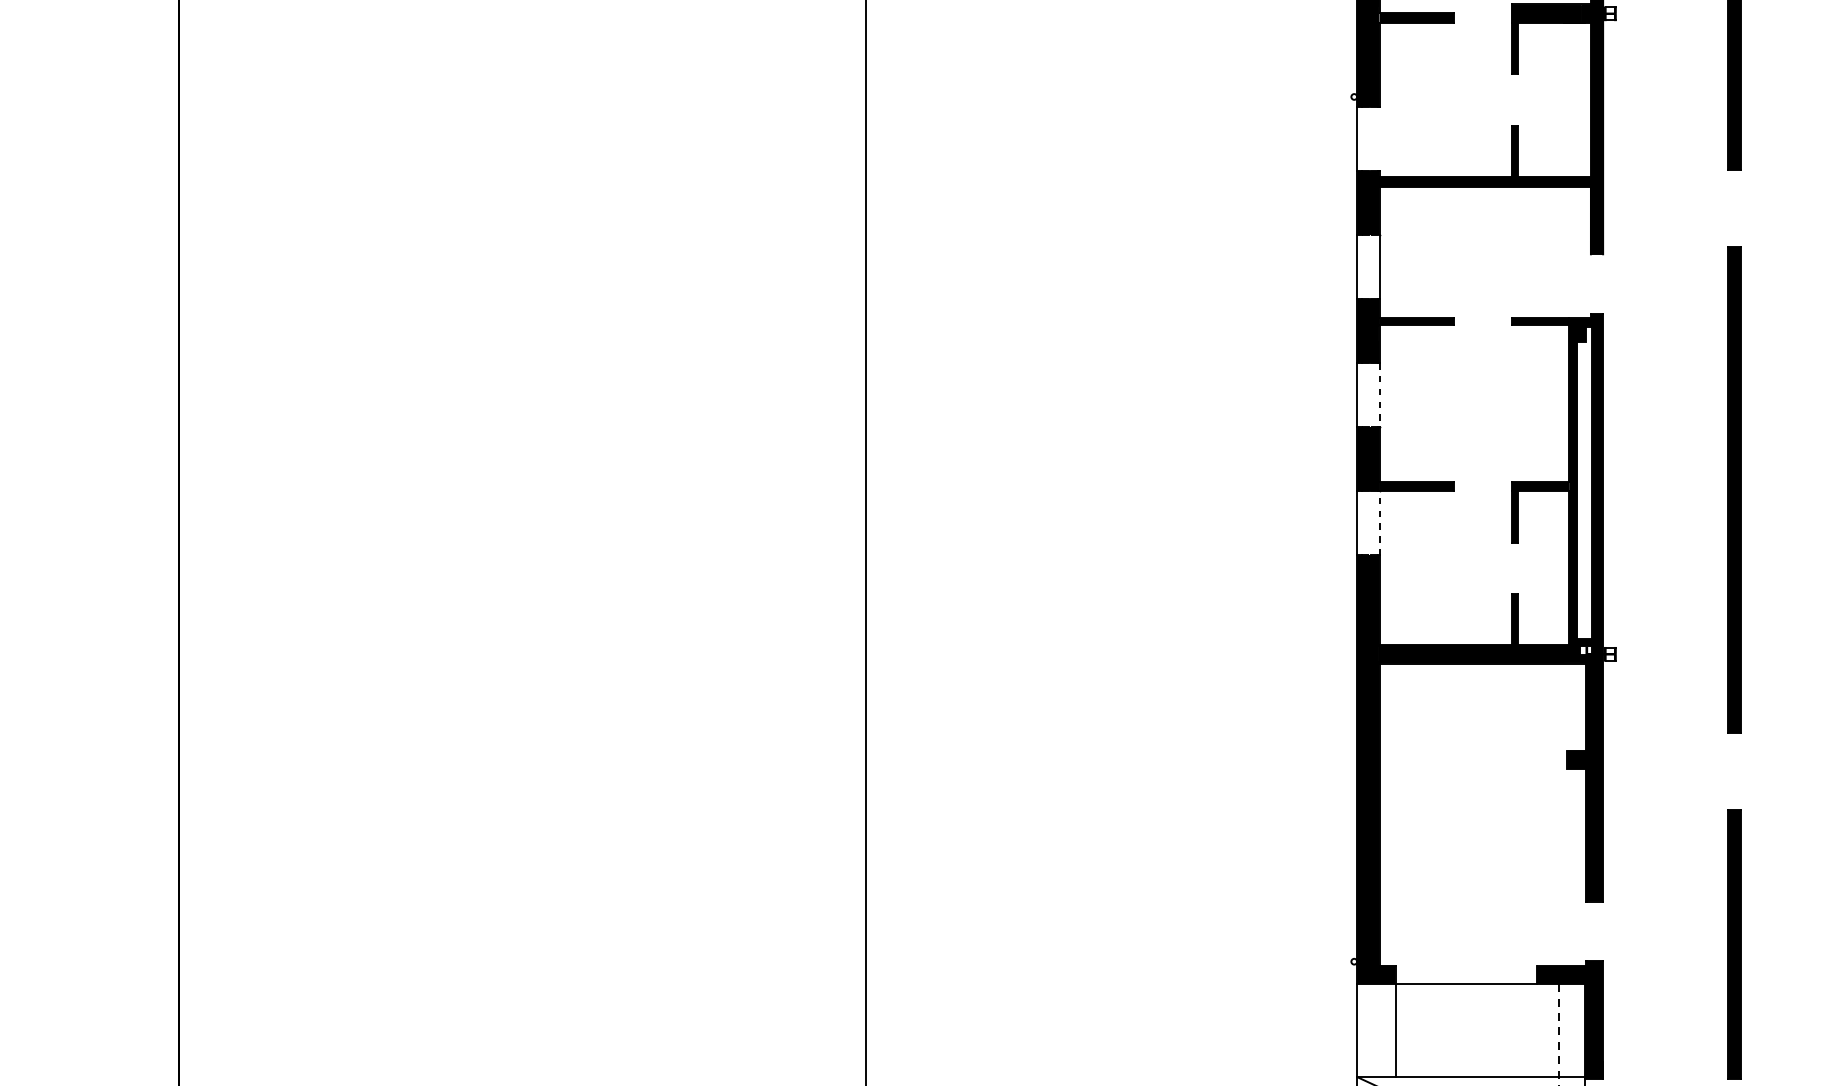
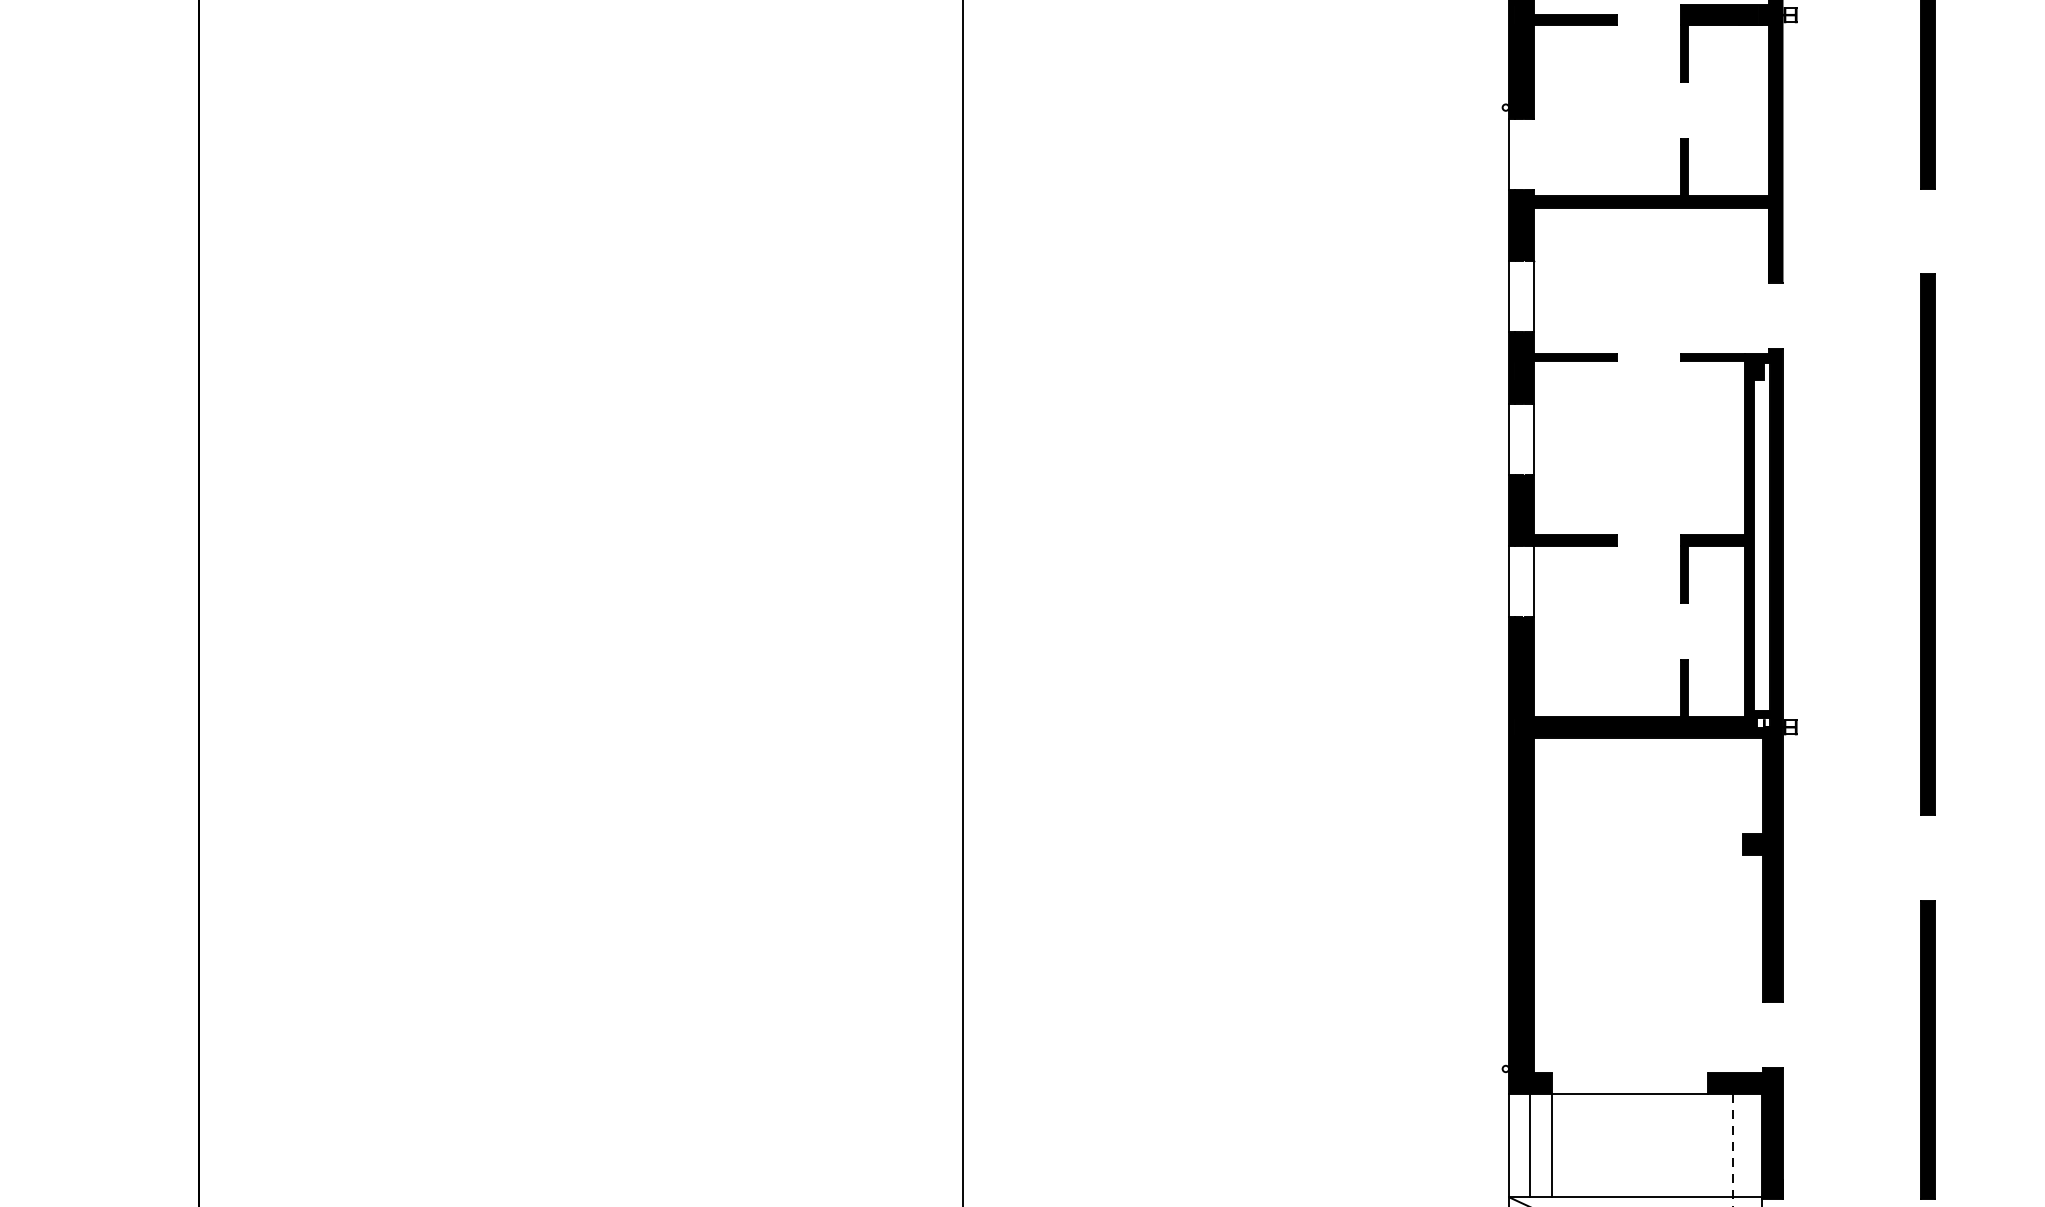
line: (1379, 395) -> (1533, 439), dashed -> solid
line: (1379, 523) -> (1533, 581), dashed -> solid
line: (1376, 1030) -> (1530, 1145), added

